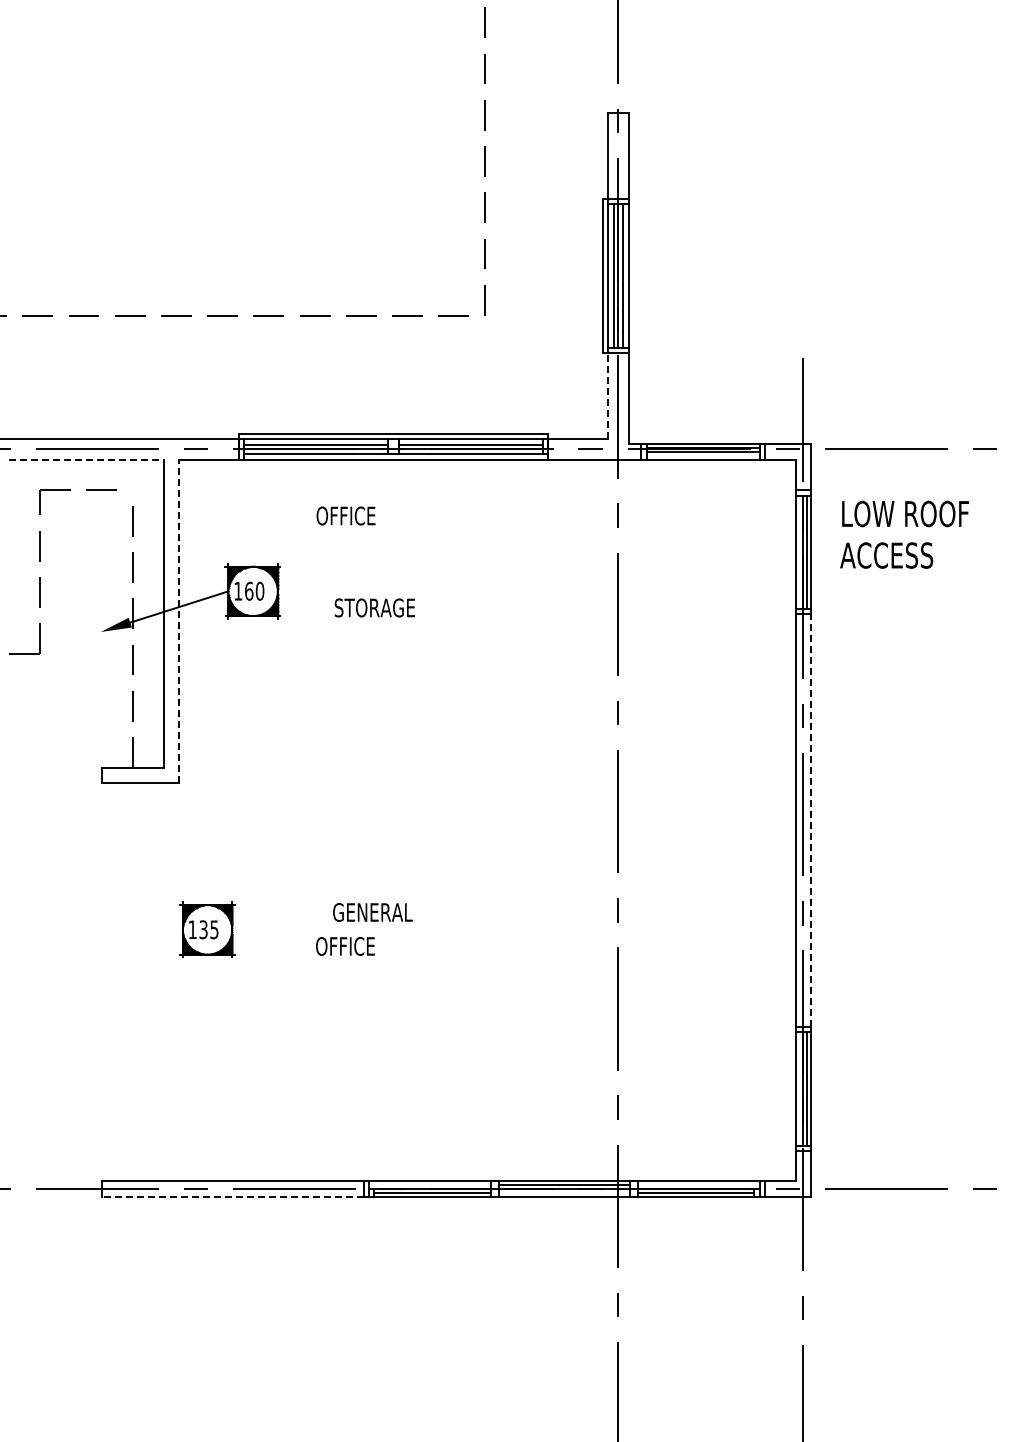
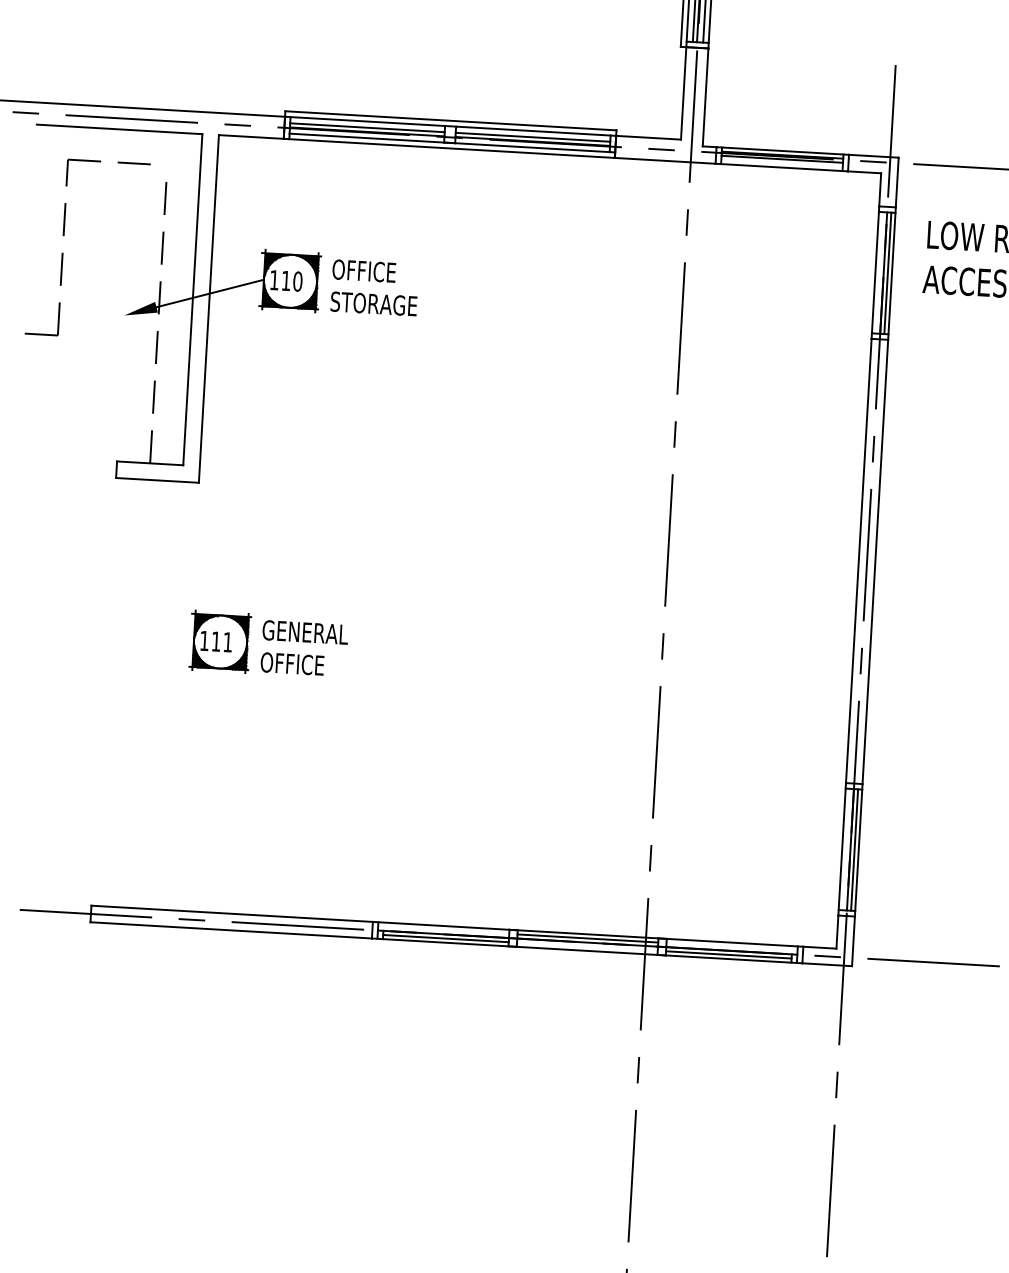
line: (608, 395) -> (684, 92), dashed -> solid
line: (86, 459) -> (119, 129), dashed -> solid
text: (345, 515) -> (363, 270), moved
text: (249, 590) -> (286, 280), 160 -> 110
text: (374, 607) -> (373, 303), moved
line: (178, 621) -> (208, 309), dashed -> solid
line: (810, 820) -> (874, 561), dashed -> solid
text: (372, 912) -> (305, 632), moved
text: (208, 929) -> (221, 641), 135 -> 111
text: (345, 946) -> (292, 664), moved
line: (232, 1196) -> (230, 929), dashed -> solid

